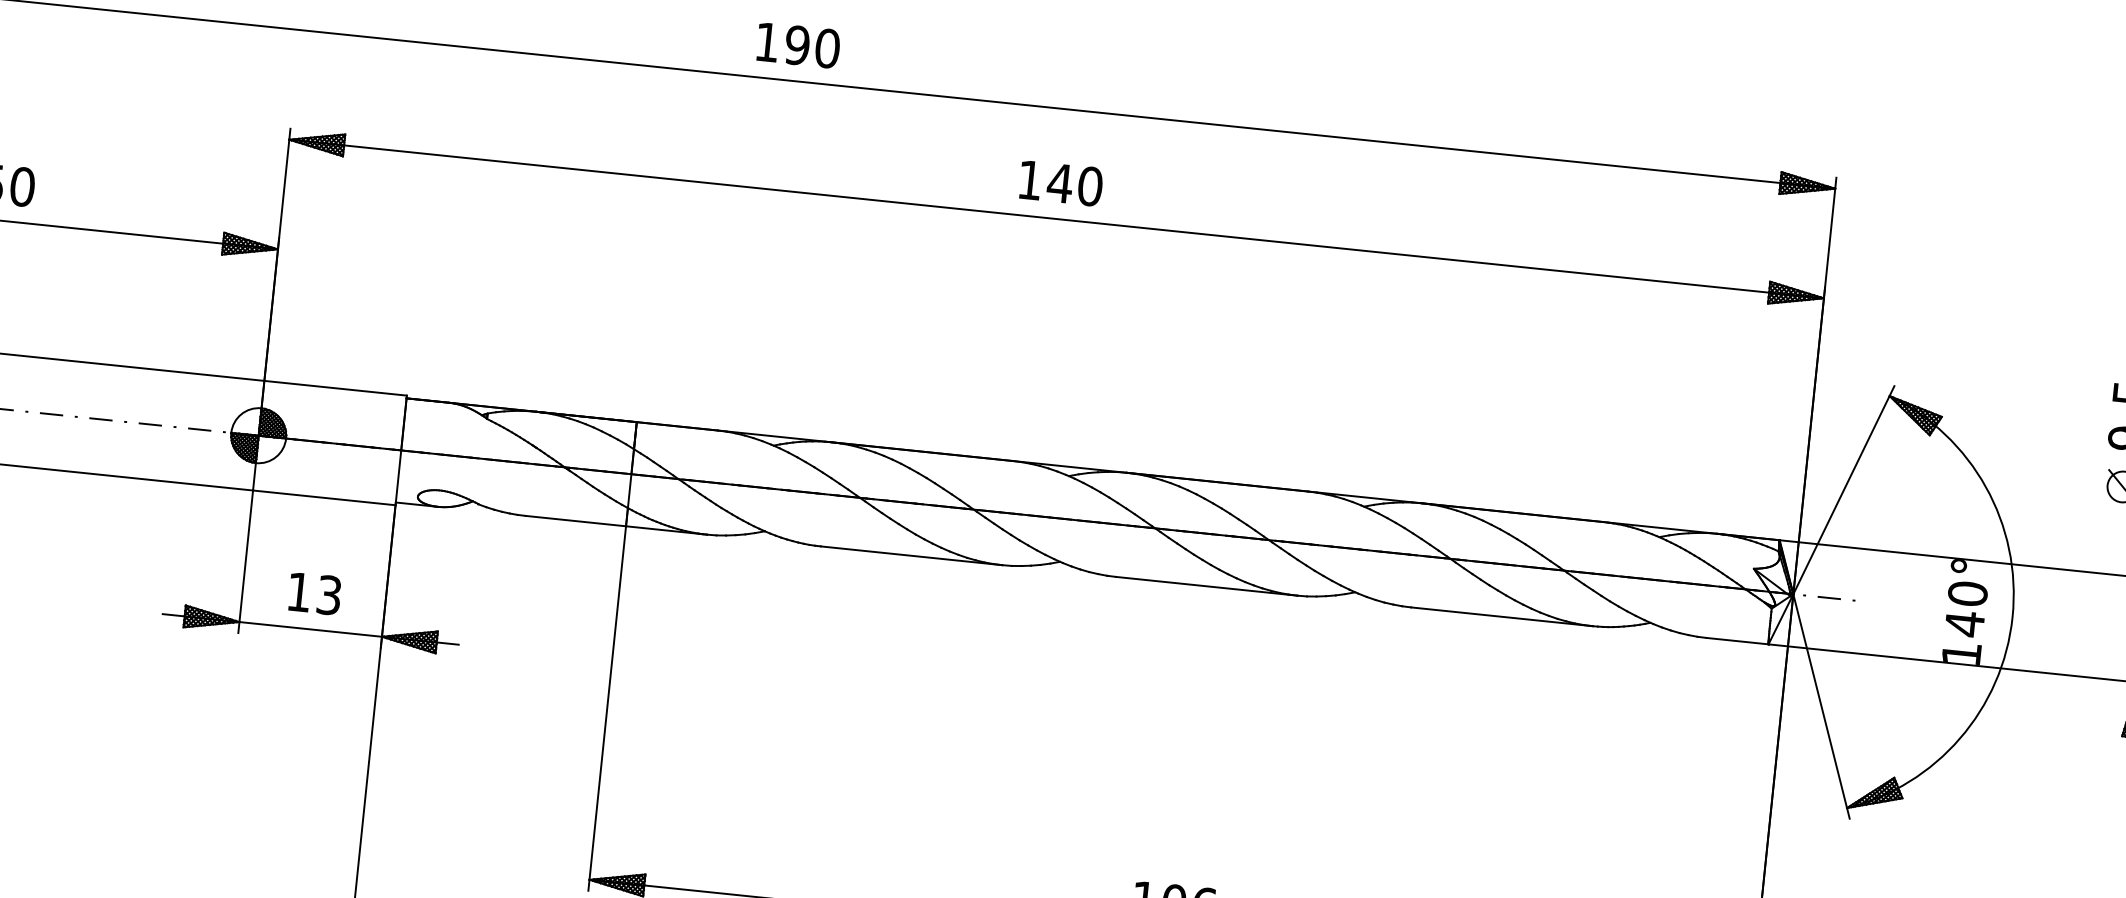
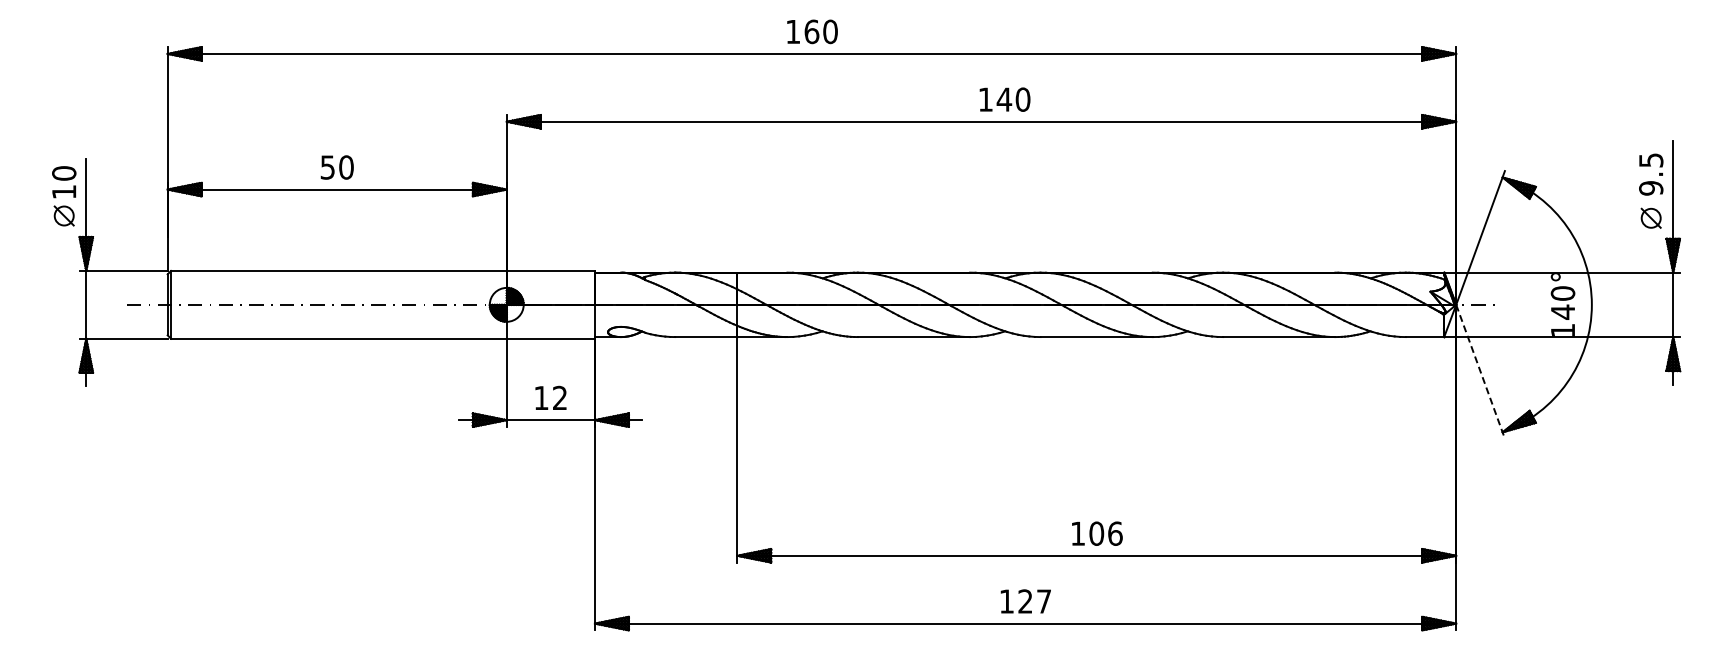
text: (796, 44) -> (811, 31), 190 -> 160
text: (1060, 183) -> (1004, 99), moved
text: (329, 596) -> (560, 398), 13 -> 12
line: (1821, 707) -> (1480, 372), solid -> dashed

